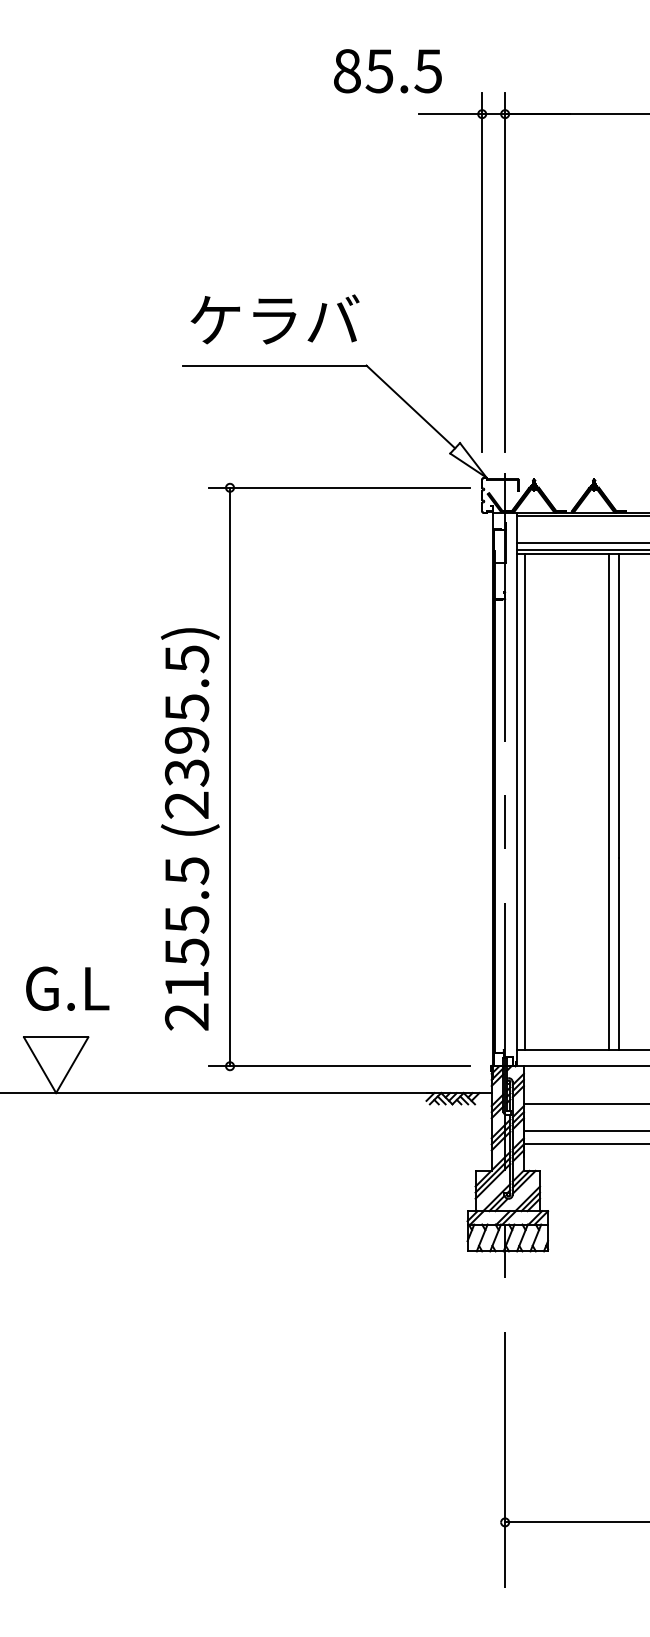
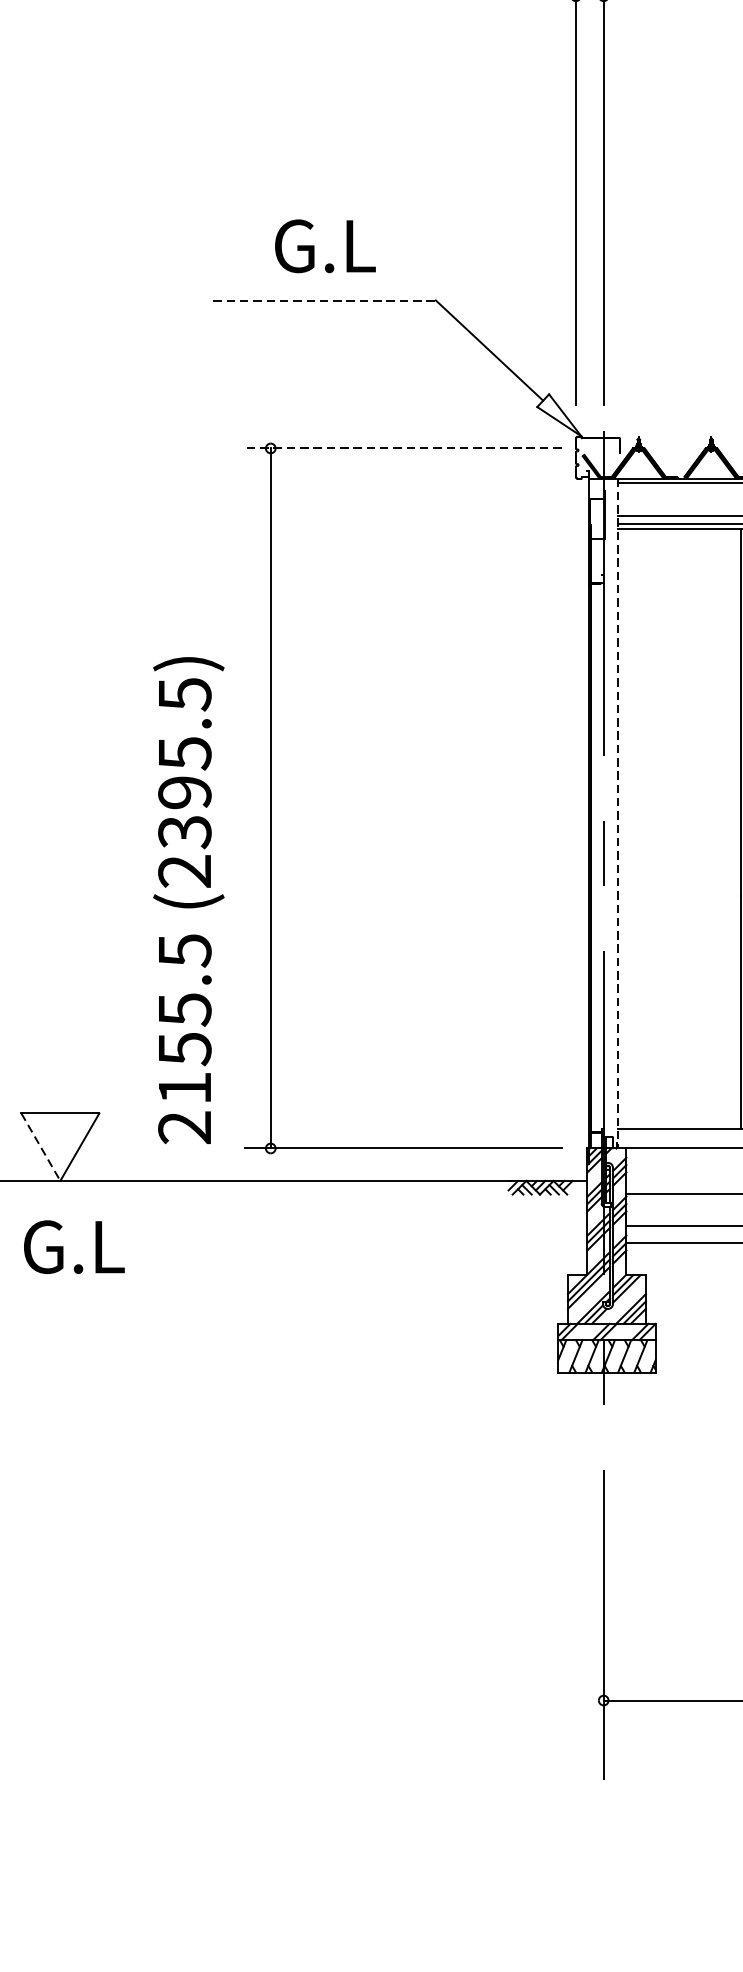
text: (274, 319) -> (324, 244), ケラバ -> G.L
line: (274, 365) -> (324, 300), solid -> dashed
line: (339, 487) -> (403, 448), solid -> dashed
line: (516, 789) -> (617, 813), solid -> dashed
line: (524, 802) -> (627, 829), removed
line: (608, 802) -> (728, 829), removed
text: (190, 829) -> (189, 900), moved
text: (67, 988) -> (74, 1246), moved
line: (40, 1065) -> (41, 1147), solid -> dashed

